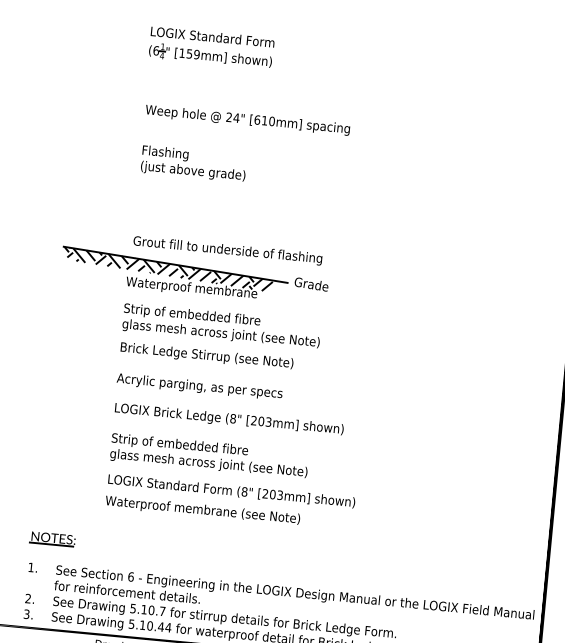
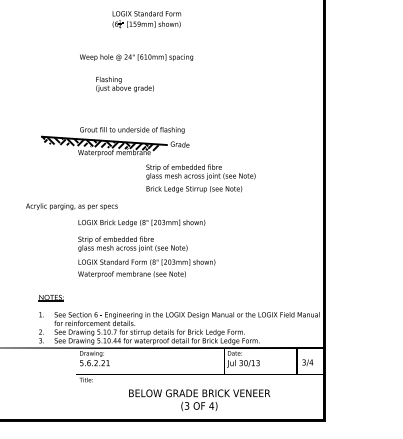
part: (211, 47) -> (146, 19), moved
text: (192, 163) -> (124, 84), moved
text: (220, 337) -> (200, 178), moved
text: (199, 386) -> (71, 206), moved

